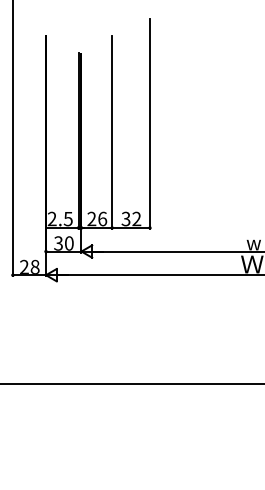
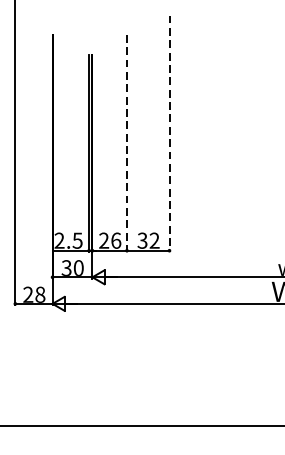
line: (150, 124) -> (170, 134), solid -> dashed
line: (112, 132) -> (127, 143), solid -> dashed

